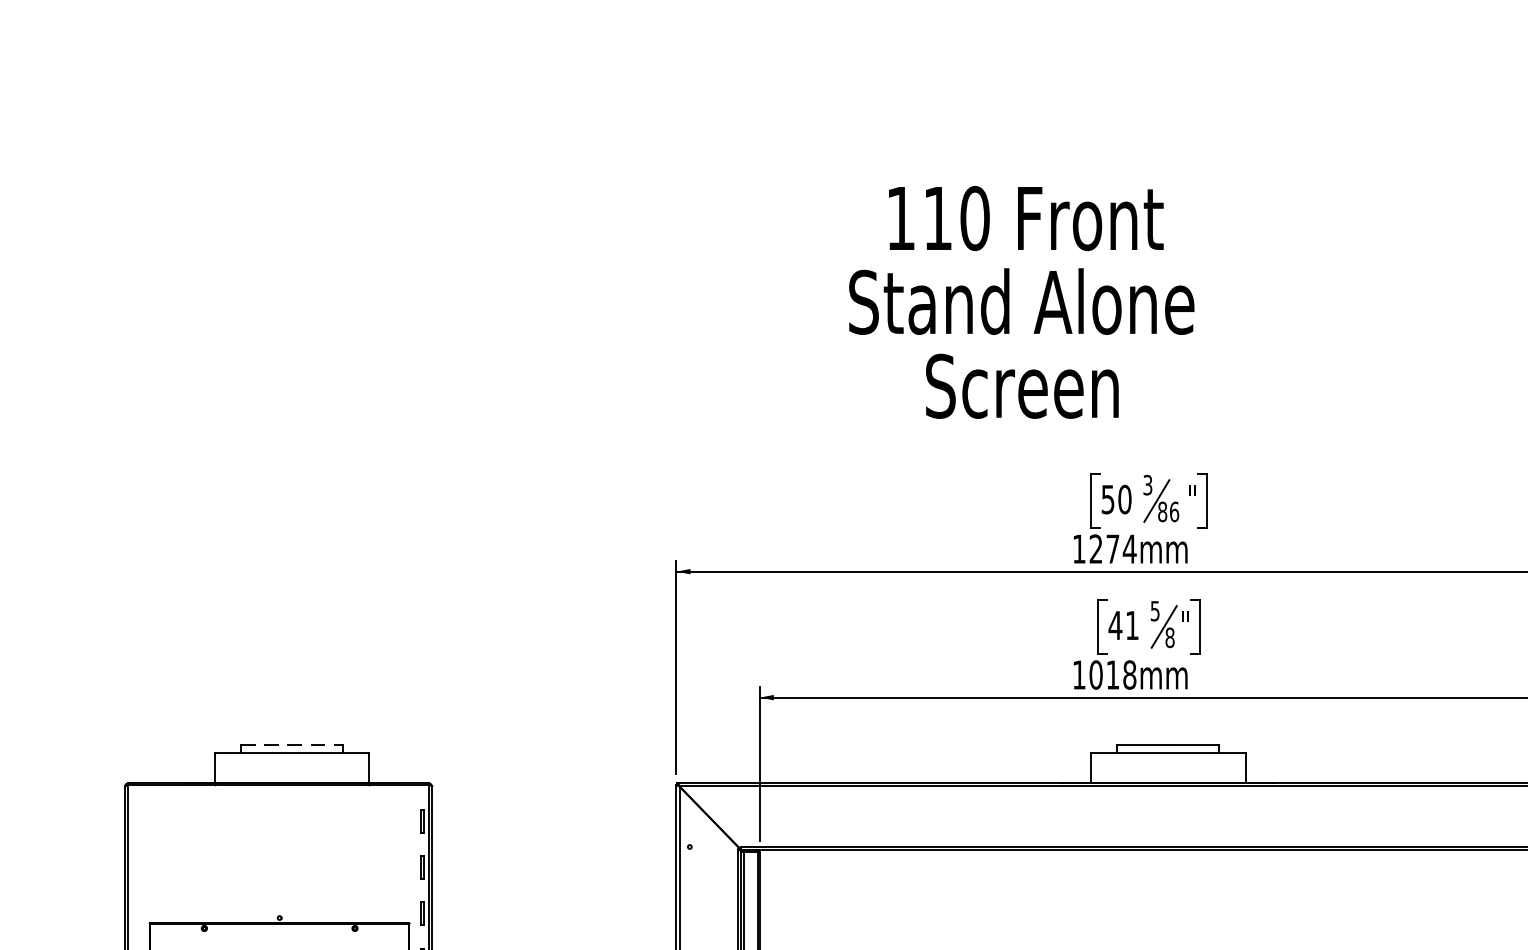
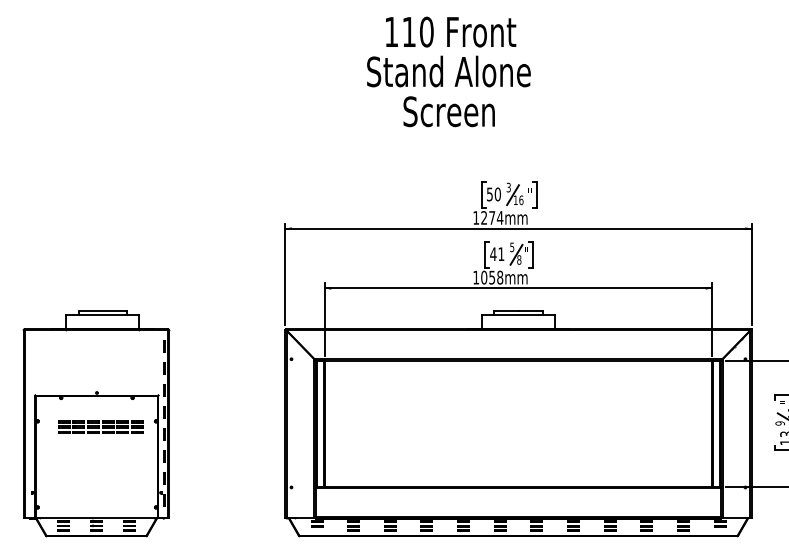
text: (1020, 301) -> (448, 71), moved
text: (1162, 512) -> (515, 200), 86 -> 16
text: (1113, 674) -> (492, 277), 1018mm -> 1058mm
line: (293, 744) -> (103, 310), dashed -> solid

